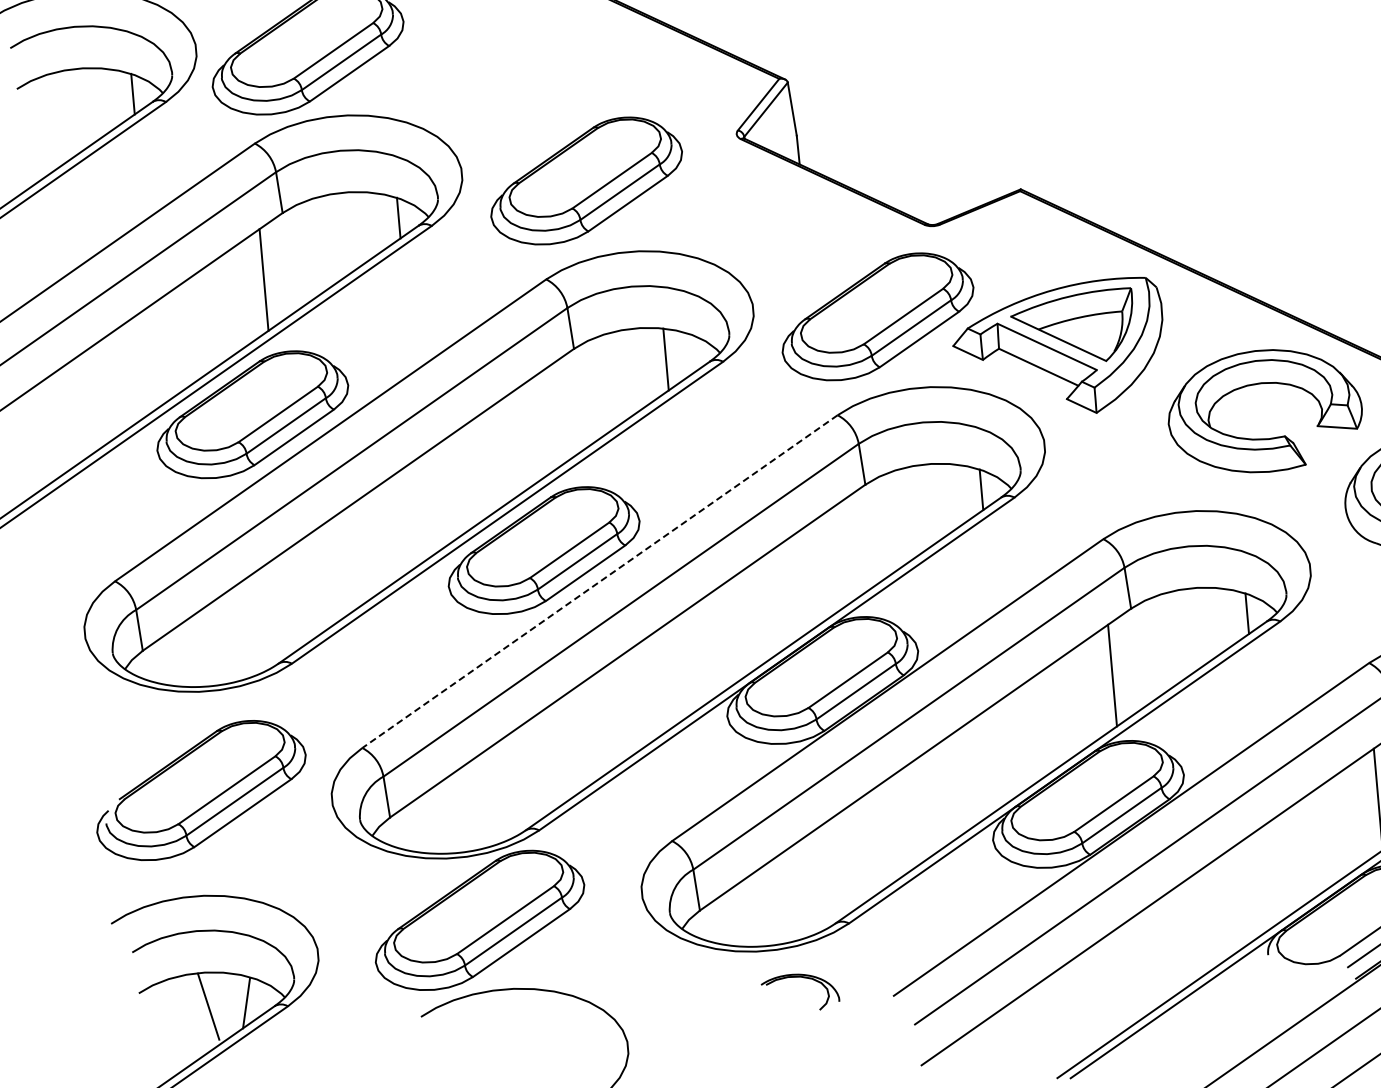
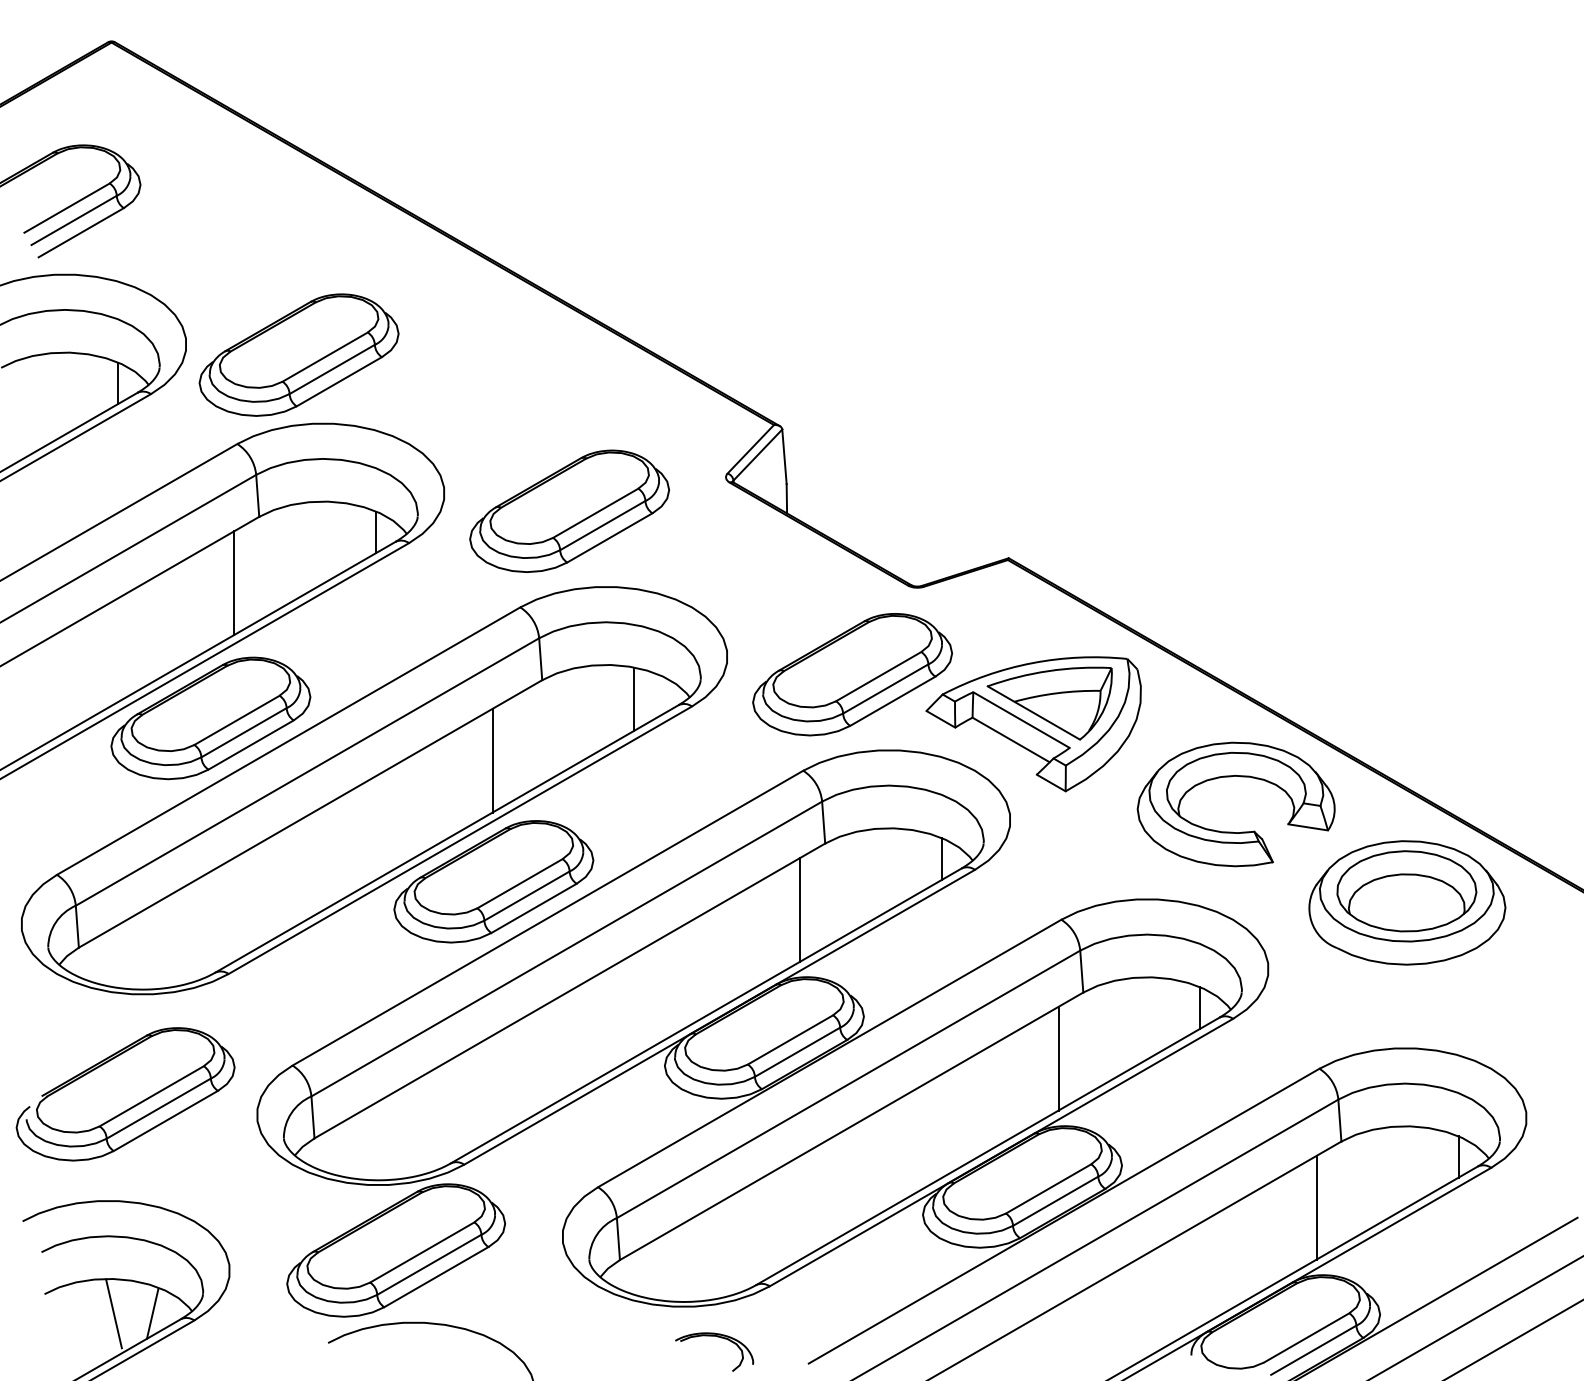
line: (532, 431) -> (492, 760), added
line: (846, 551) -> (800, 909), added
line: (599, 582) -> (547, 918), dashed -> solid

